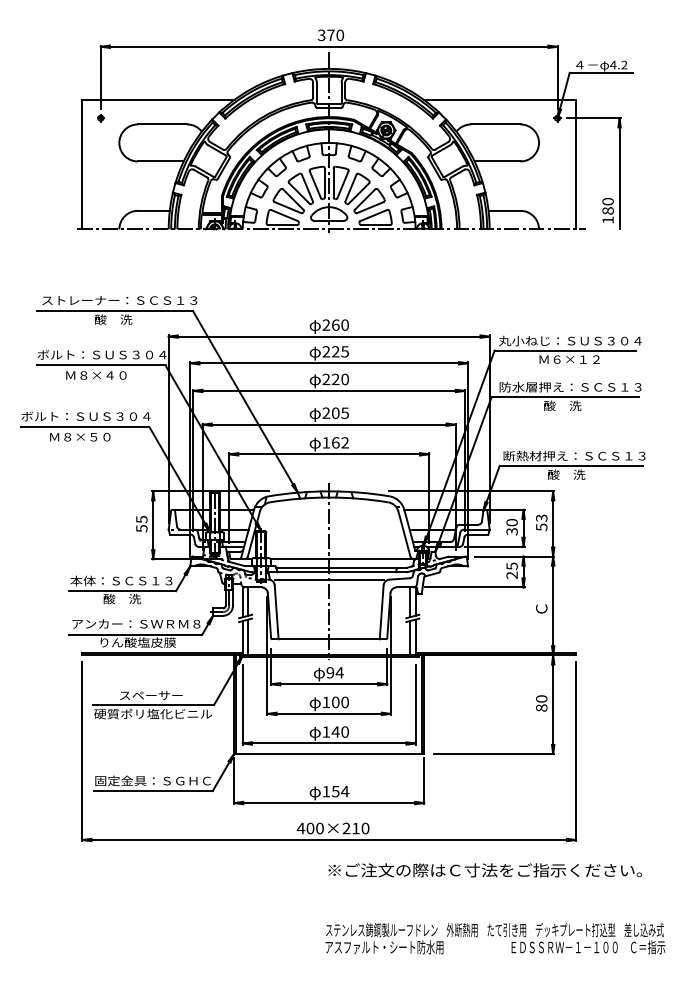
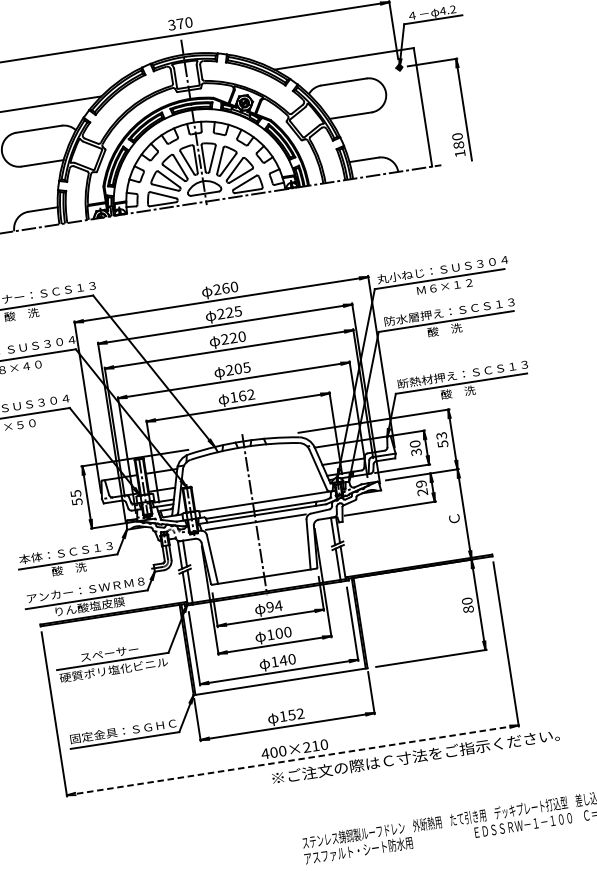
text: (511, 566) -> (420, 484), 25 -> 29
text: (344, 791) -> (299, 713), 154 -> 152
line: (329, 839) -> (292, 759), solid -> dashed
text: (484, 870) -> (415, 756), moved

